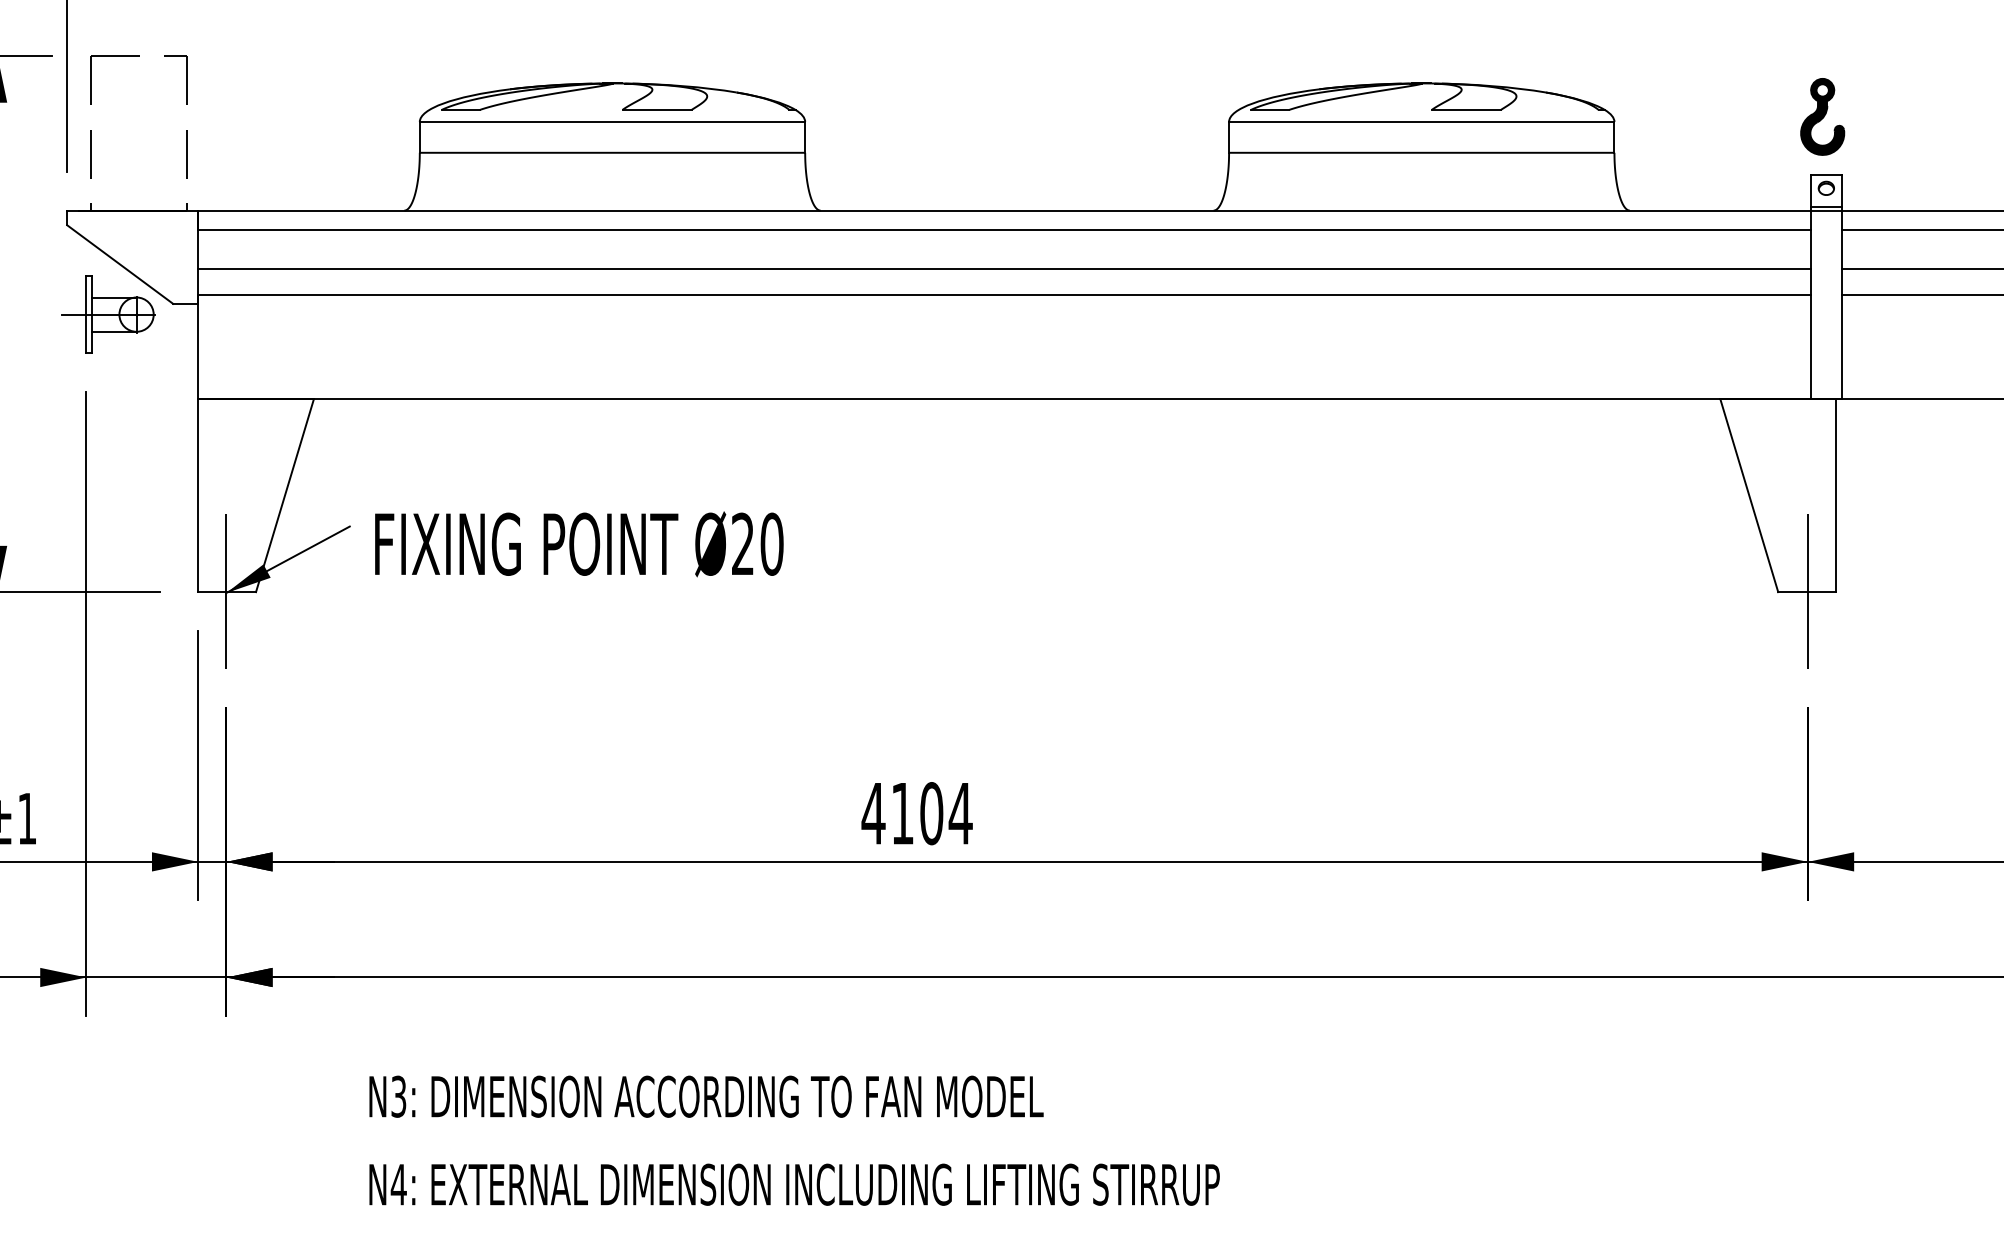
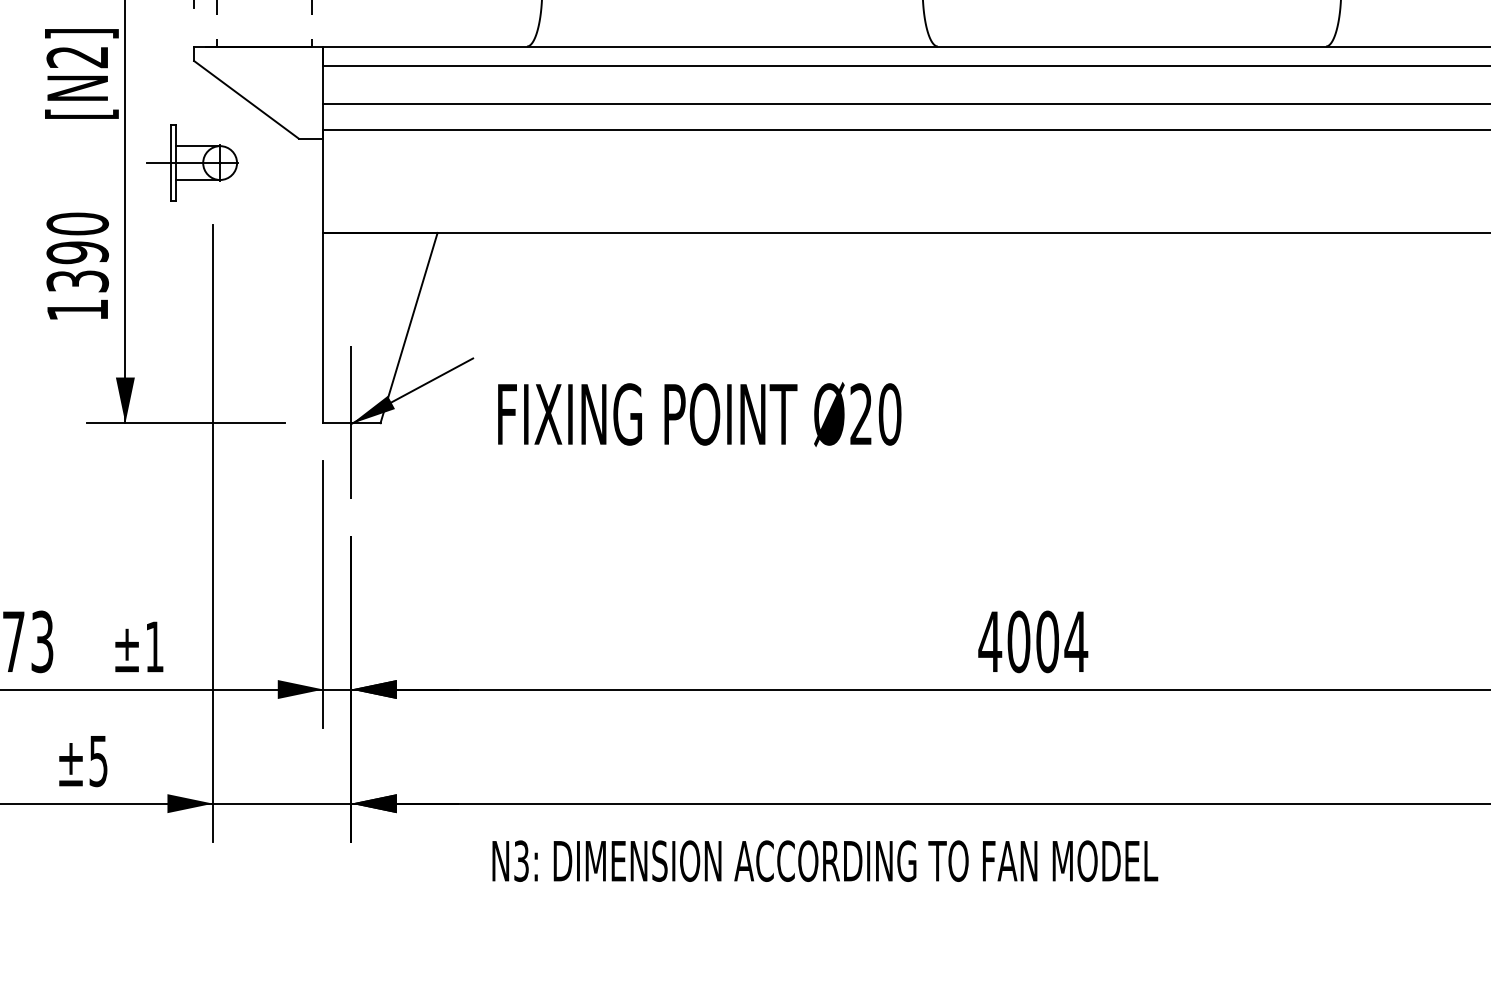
part: (108, 314) -> (192, 162), moved
text: (579, 544) -> (699, 414), moved
text: (902, 813) -> (1018, 641), 4104 -> 4004
text: (706, 1096) -> (825, 860), moved

